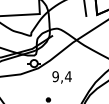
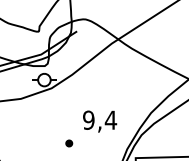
text: (61, 77) -> (98, 121), moved

